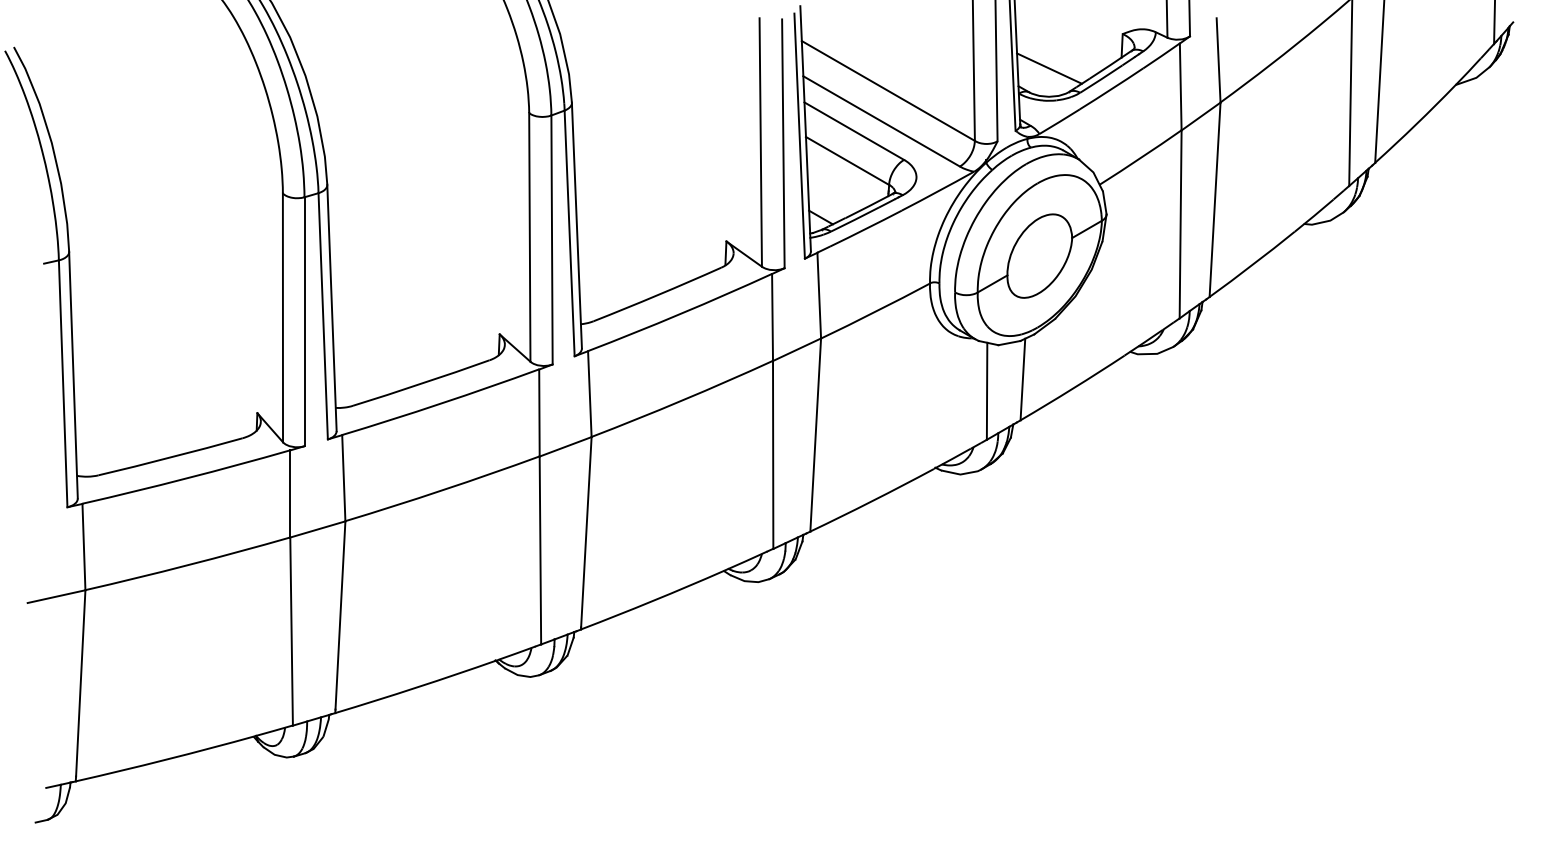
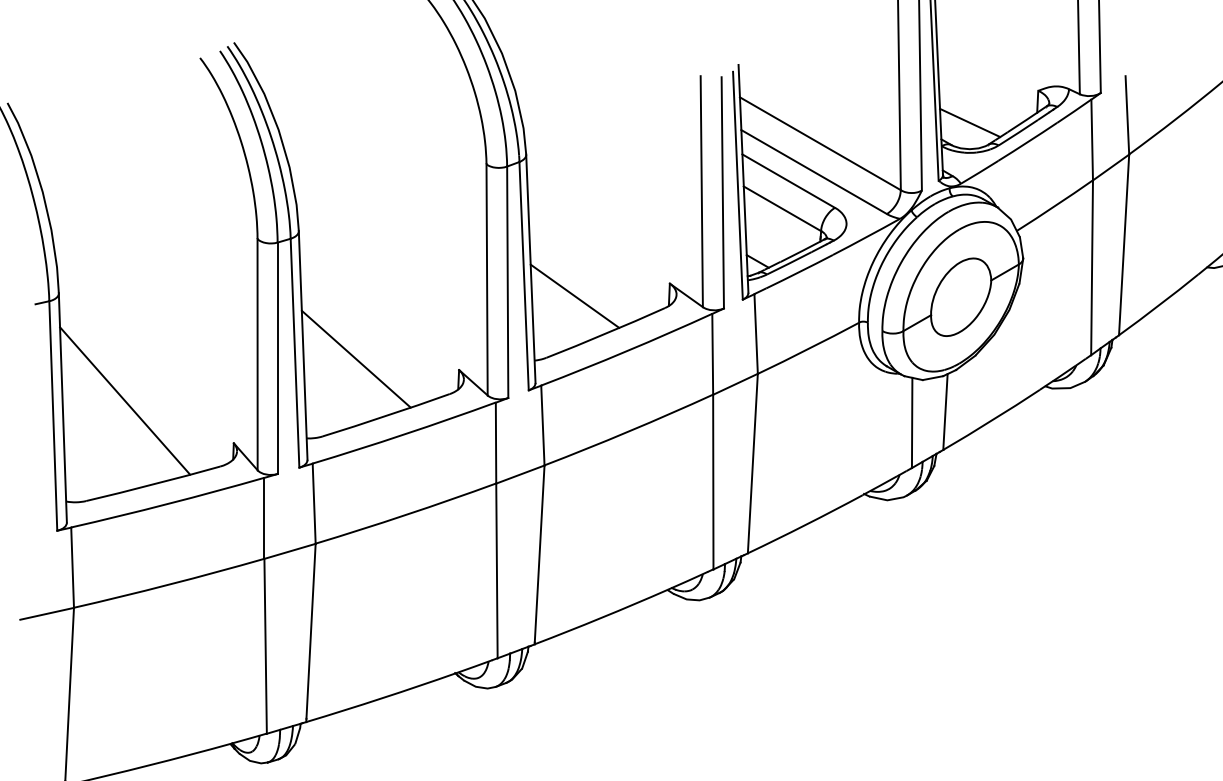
line: (624, 255) -> (575, 296), added
line: (388, 322) -> (355, 358), added
line: (140, 367) -> (125, 400), added

